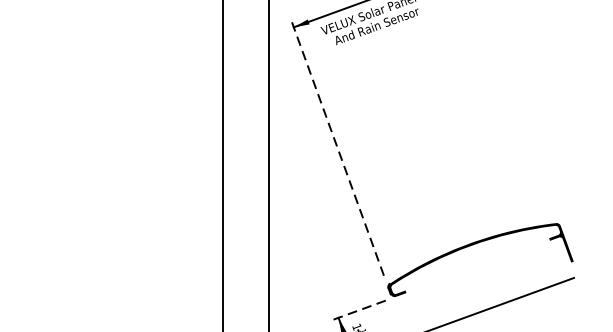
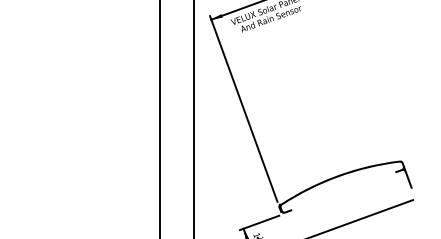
line: (338, 150) -> (243, 108), dashed -> solid
line: (360, 309) -> (259, 222), dashed -> solid

